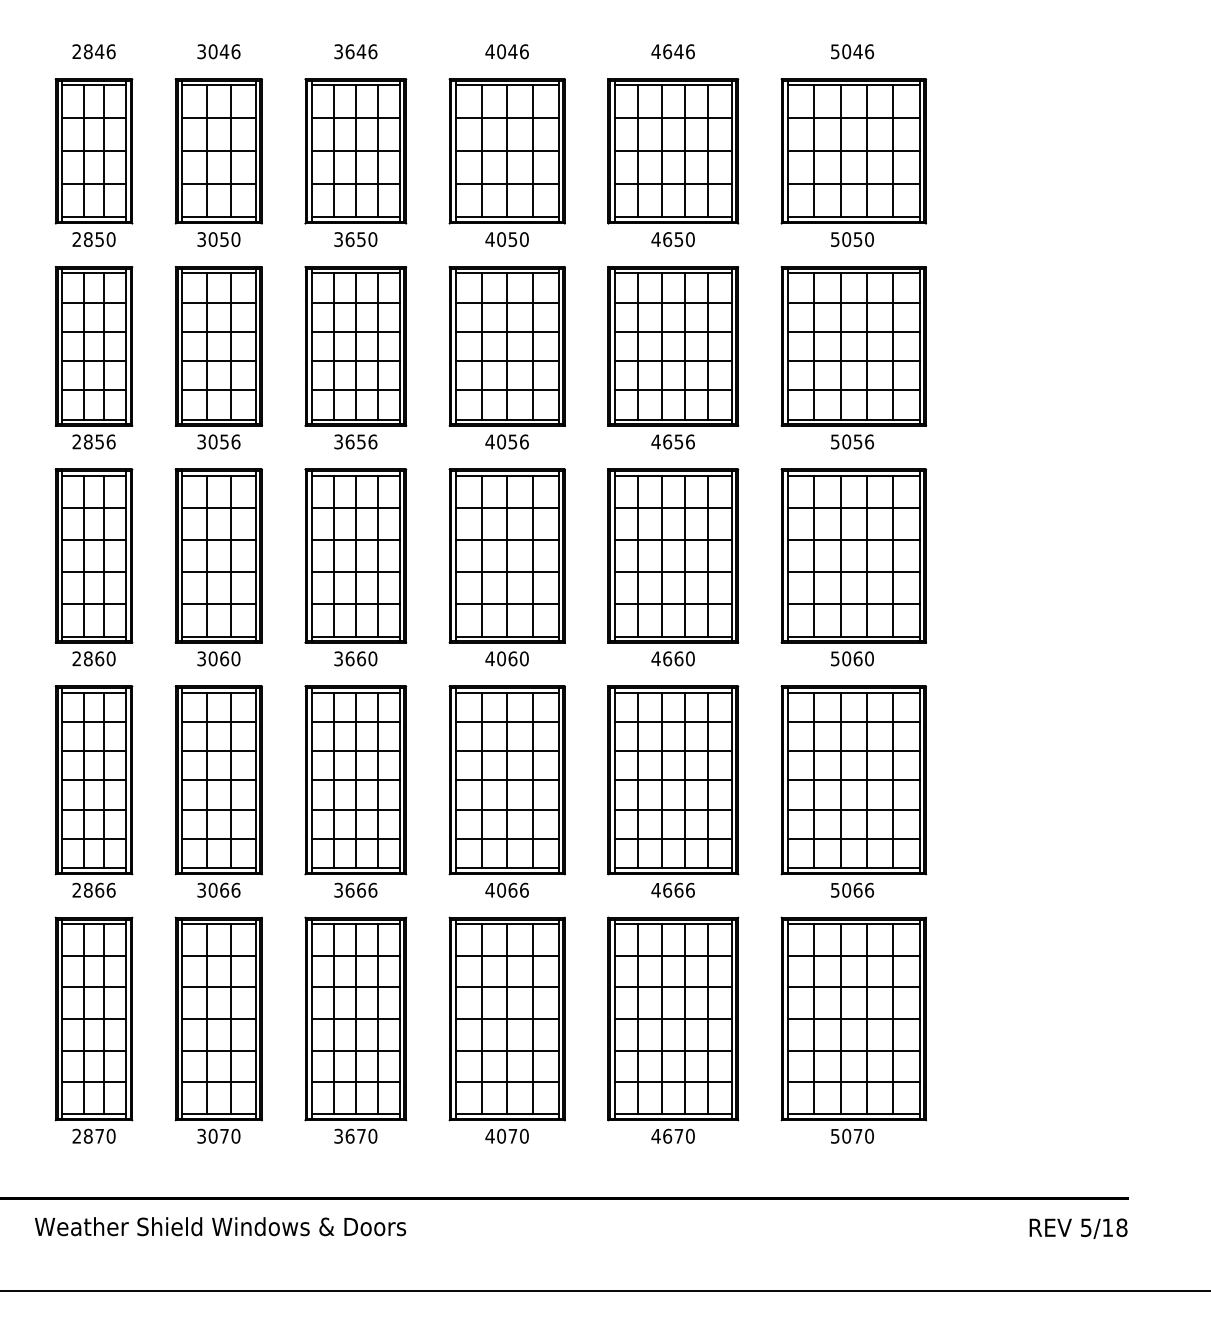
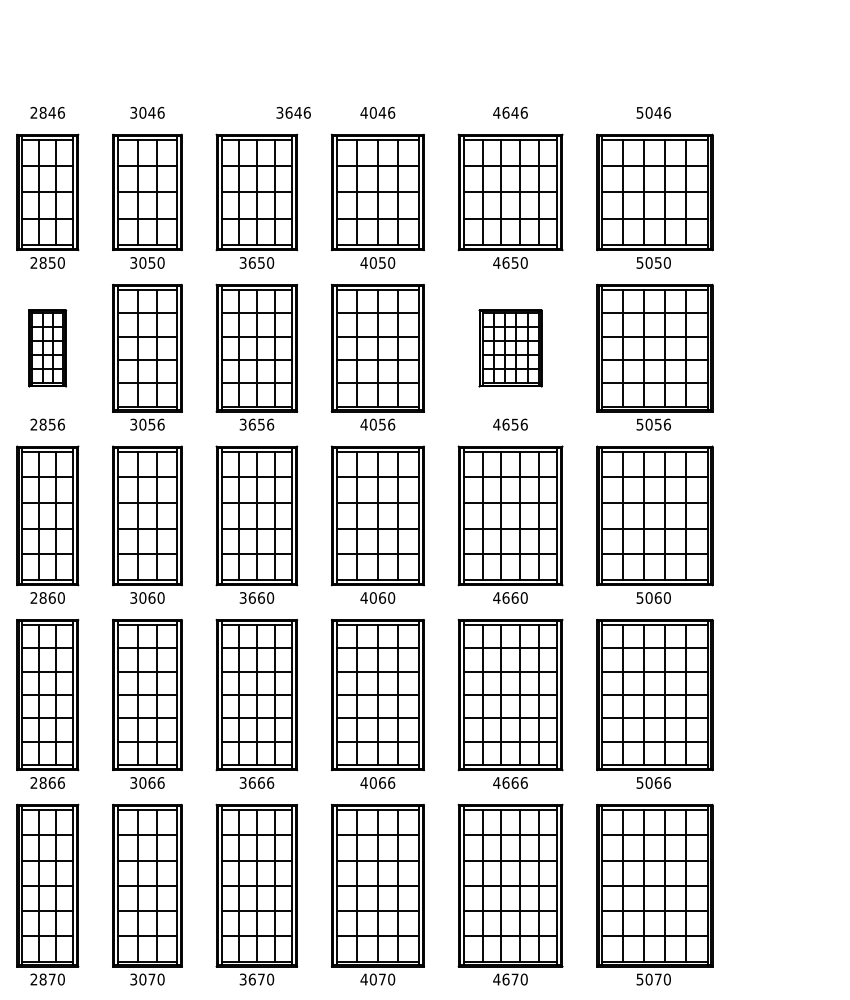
text: (355, 51) -> (293, 112), moved
part: (93, 346) -> (47, 348), size x0.6
part: (673, 346) -> (510, 348), size x0.6

